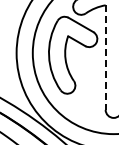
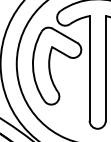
line: (105, 58) -> (89, 69), dashed -> solid

